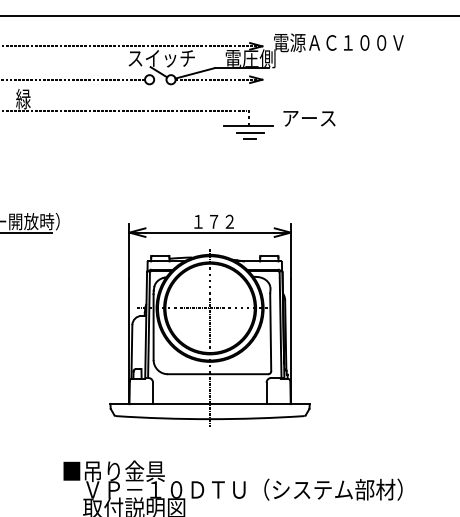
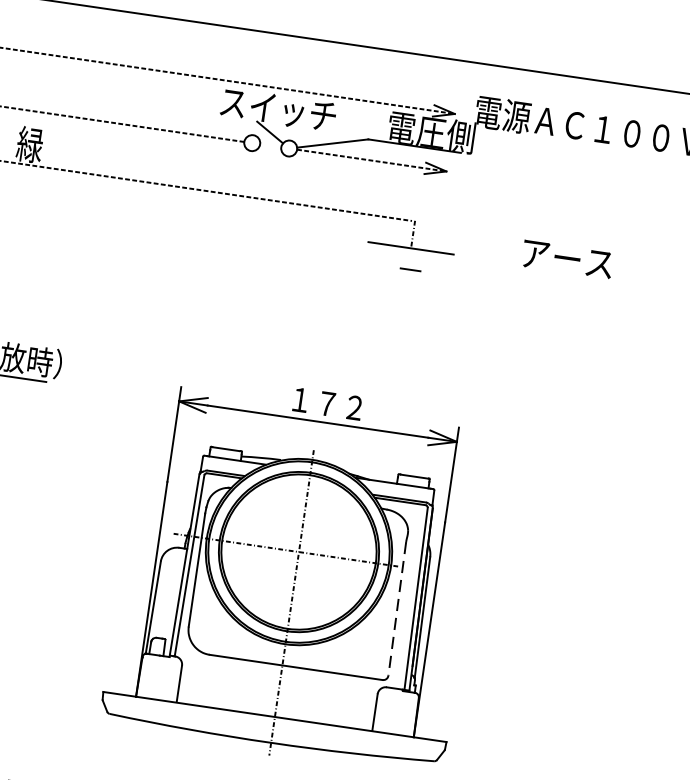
text: (309, 118) -> (567, 259), moved
line: (250, 132) -> (412, 259), removed
line: (270, 332) -> (396, 608), solid -> dashed

